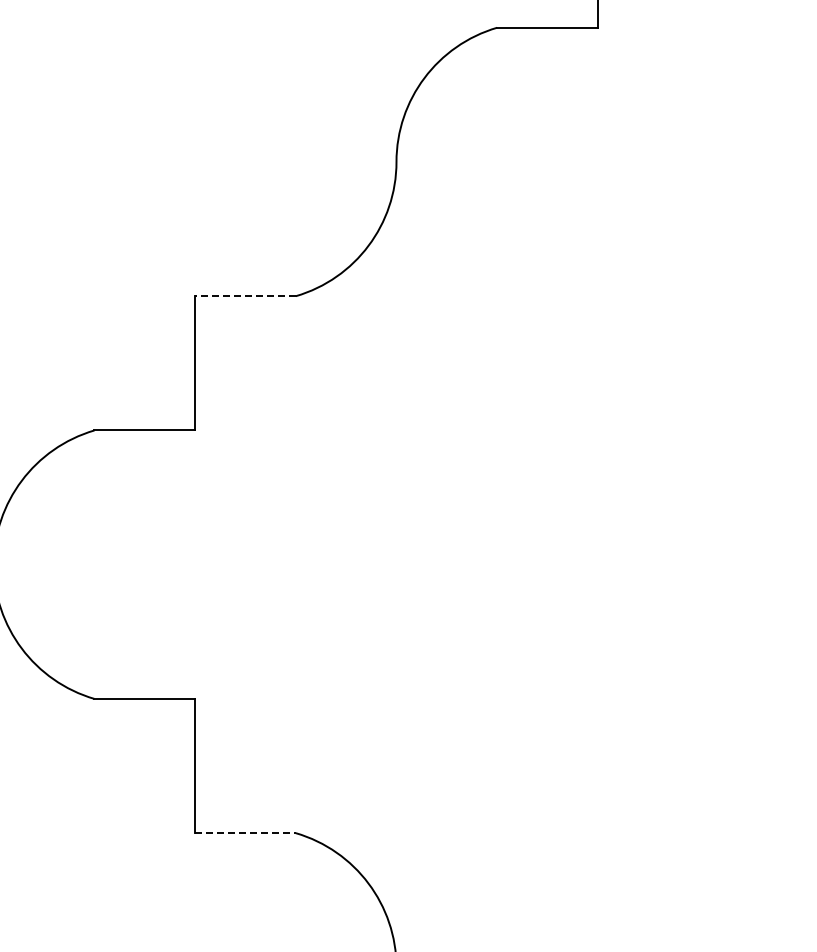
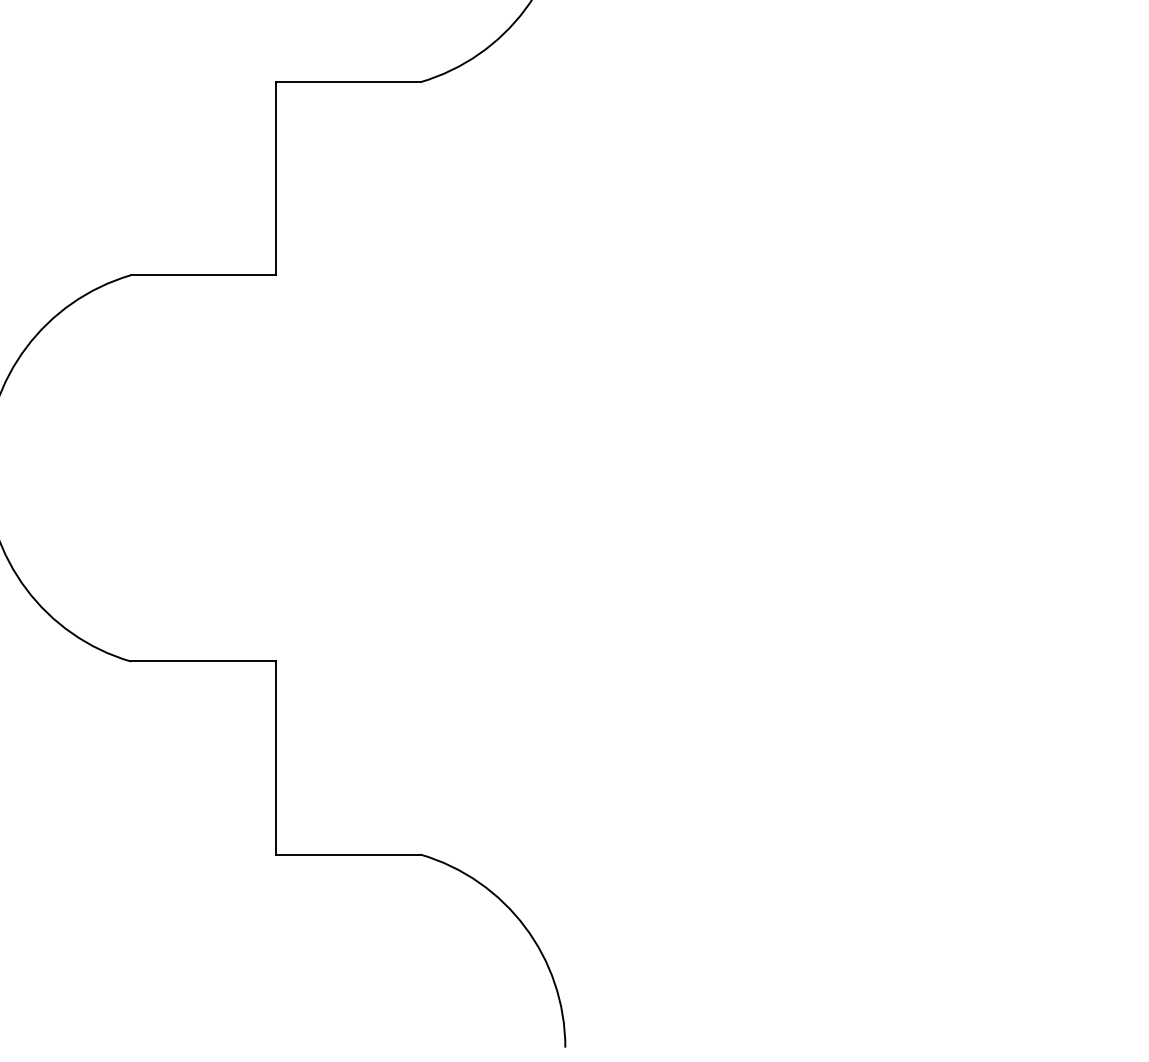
line: (244, 296) -> (346, 82), dashed -> solid
line: (245, 833) -> (348, 855), dashed -> solid

